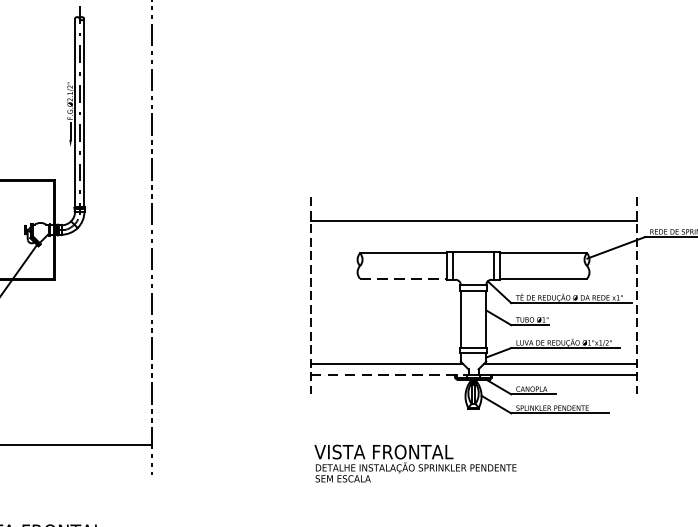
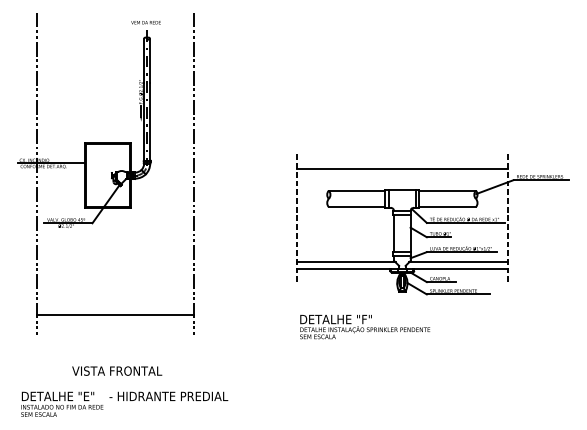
line: (404, 279) -> (357, 207), dashed -> solid
line: (390, 374) -> (348, 269), dashed -> solid
text: (384, 452) -> (344, 319), VISTA FRONTAL -> DETALHE "F"

